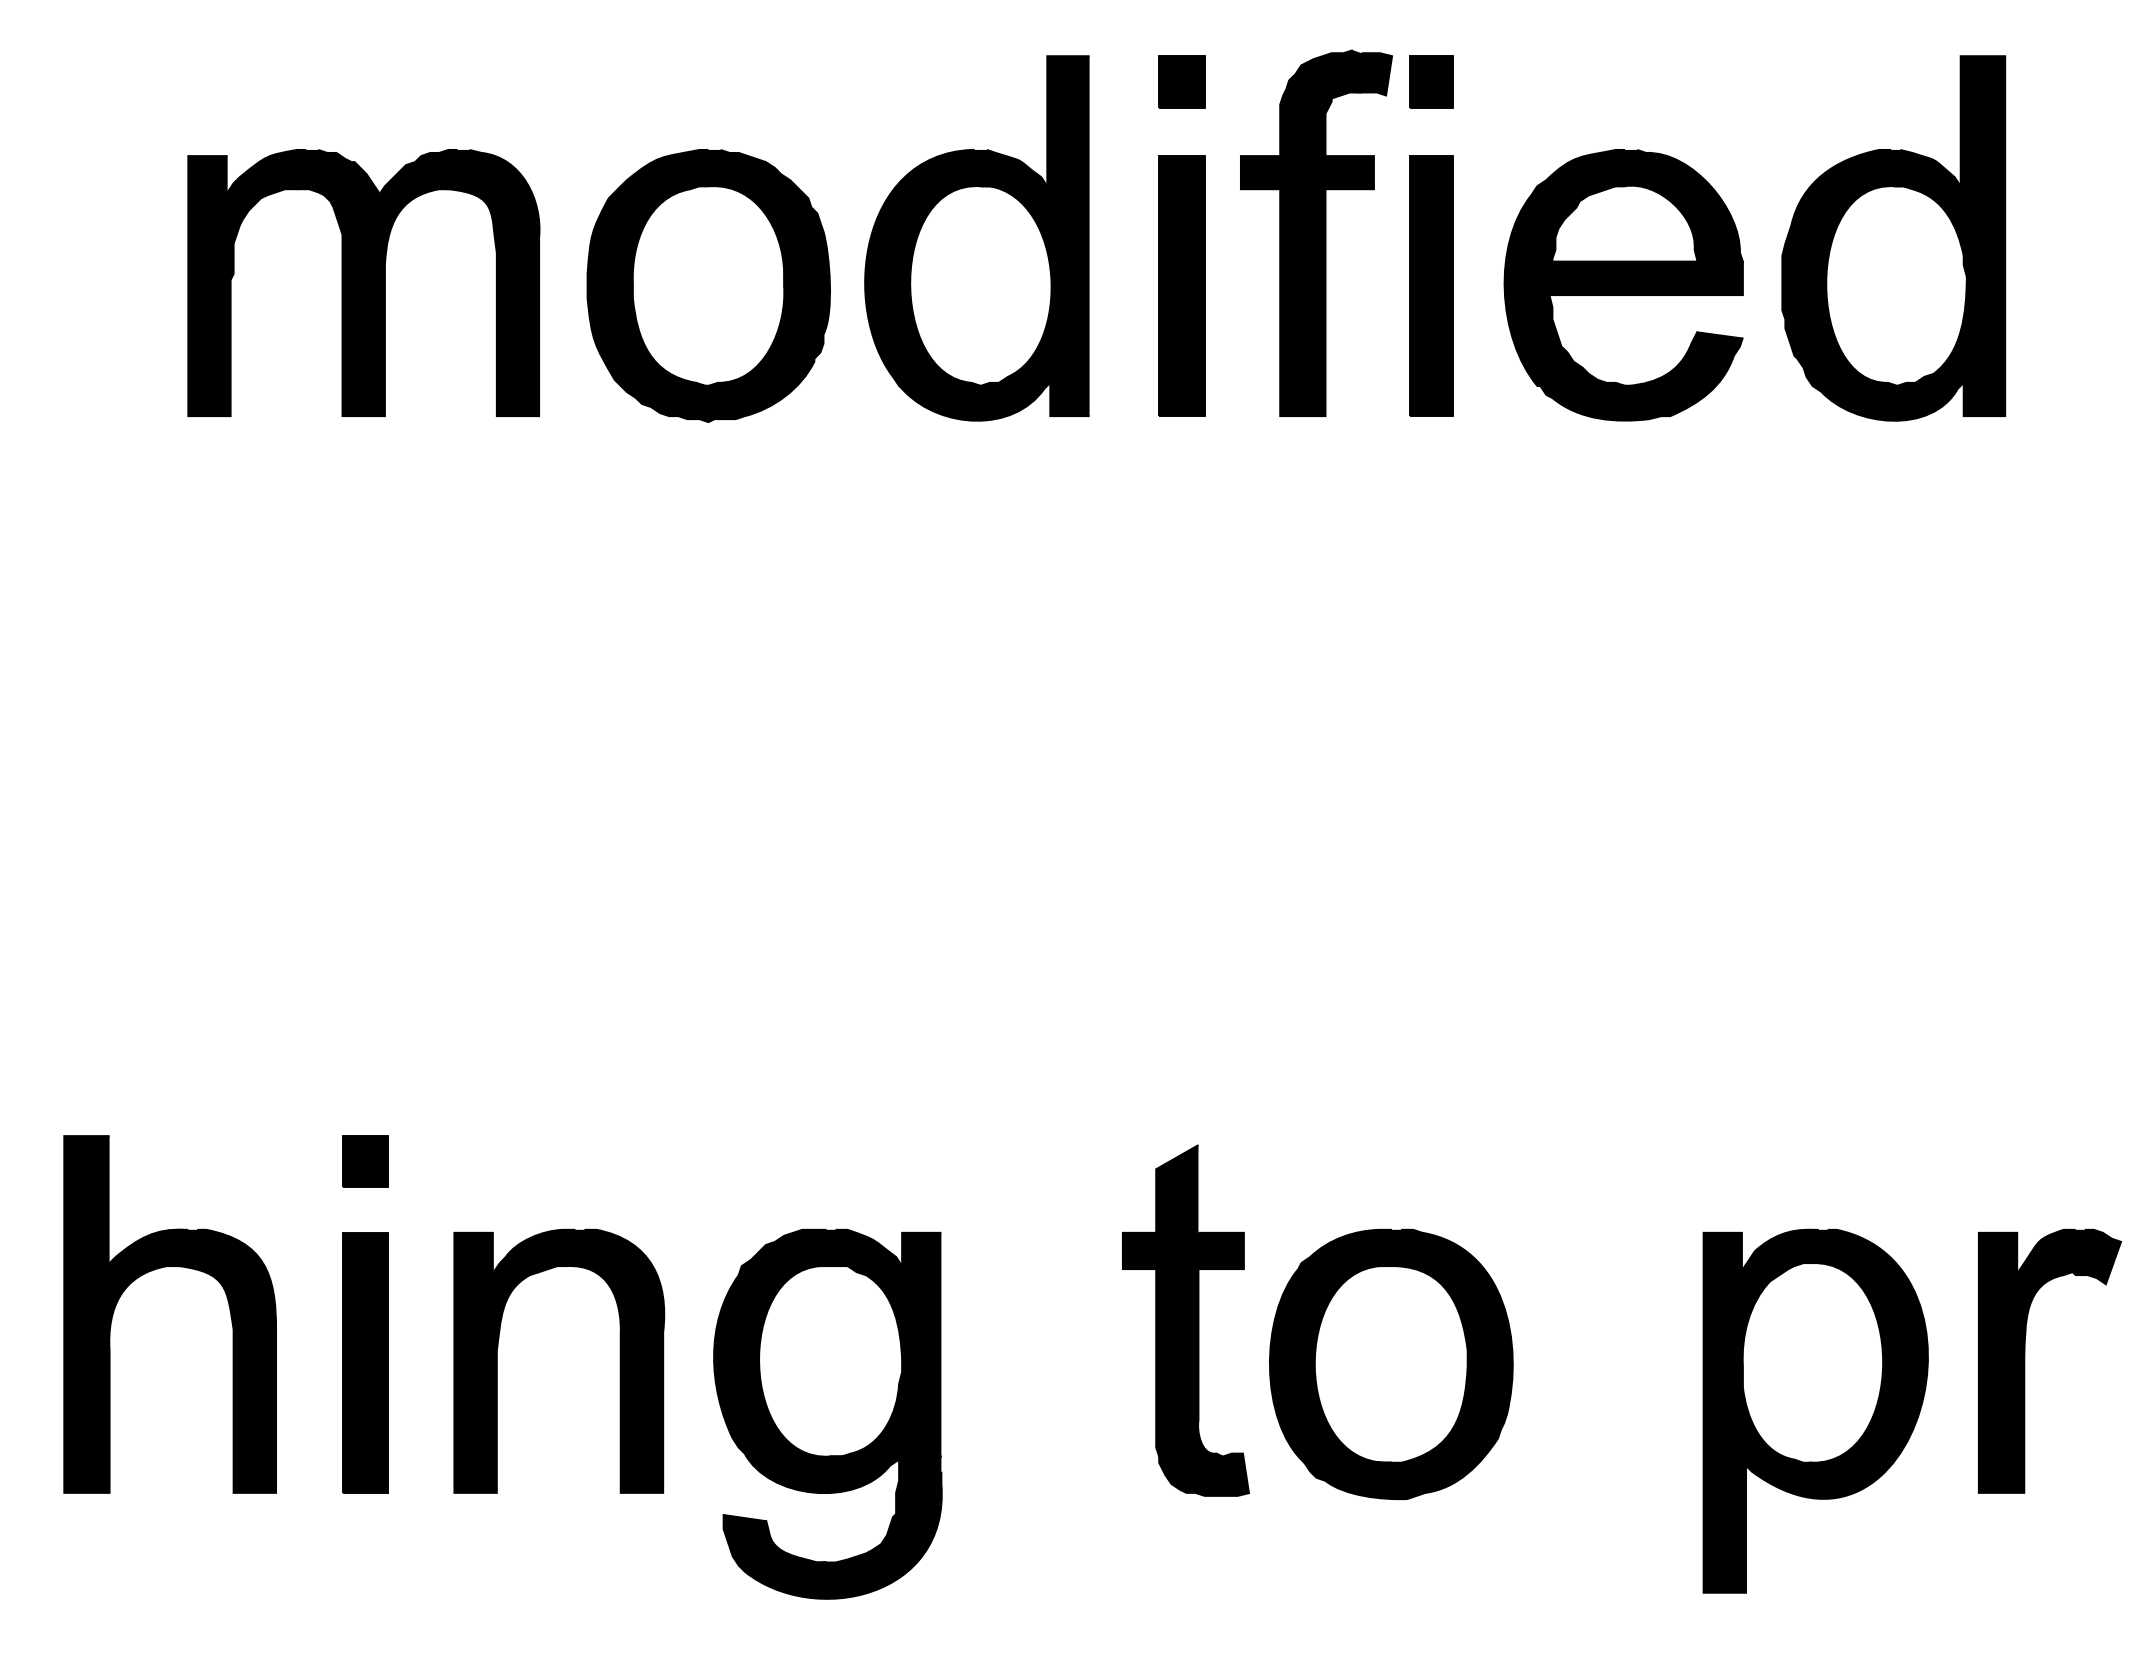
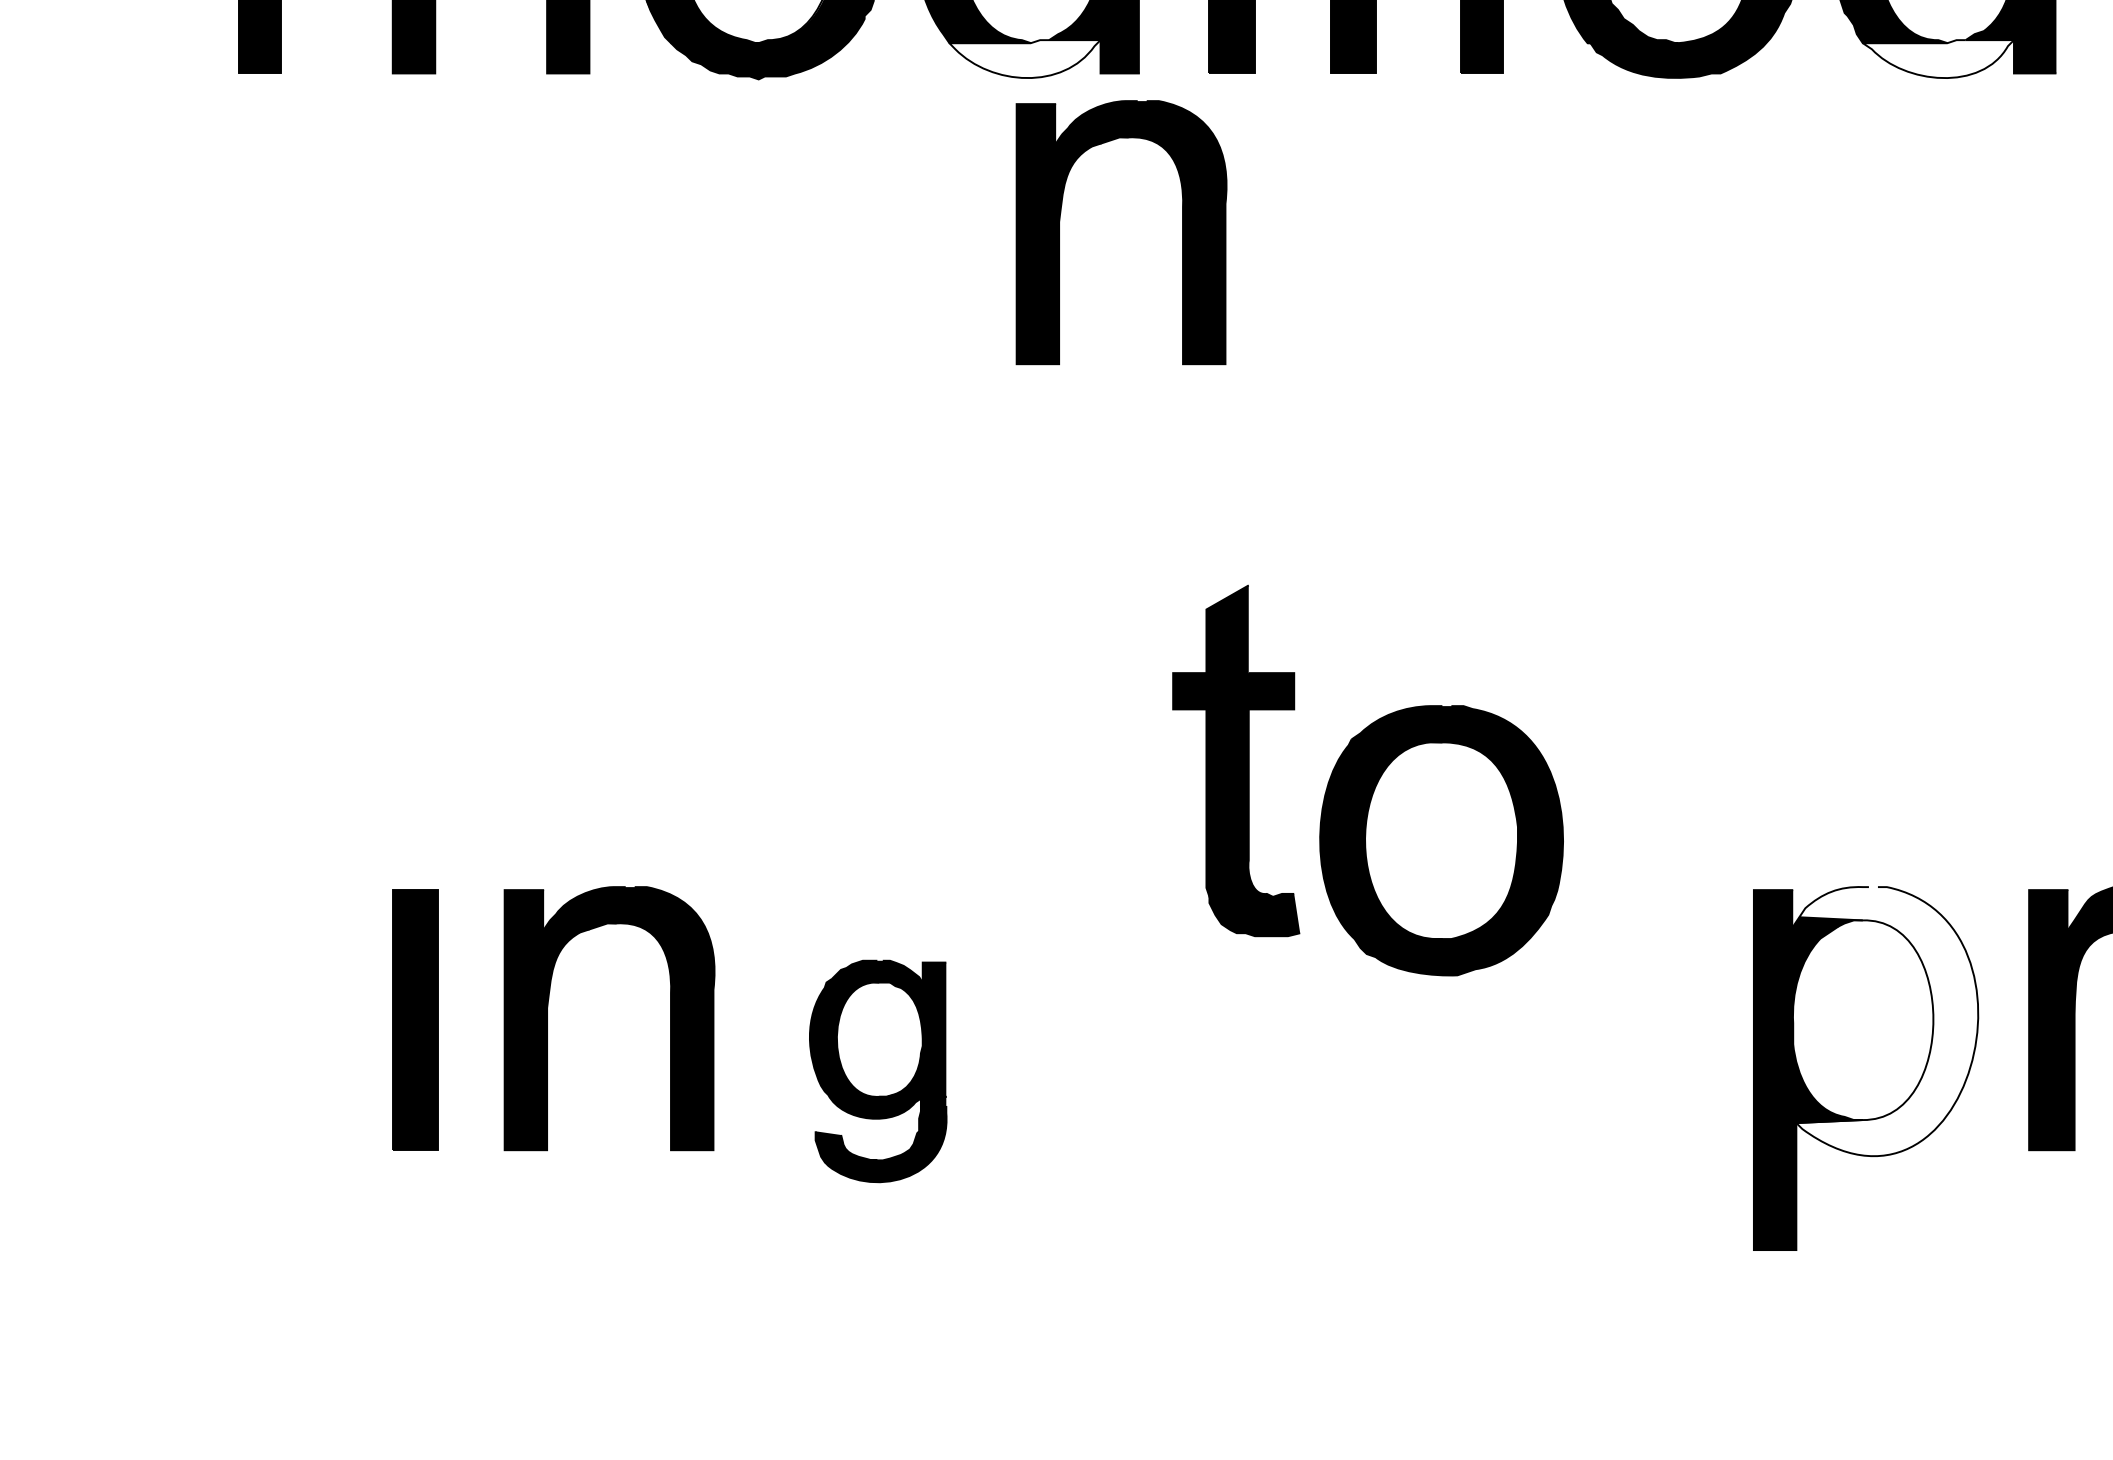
fill: (974, 401) -> (1024, 58), removed
fill: (1887, 401) -> (1937, 58), removed
part: (1131, 574) -> (1181, 231), added
part: (365, 1161) -> (415, 818), removed
part: (158, 1269) -> (208, 926), removed
part: (1185, 1320) -> (1235, 760), moved
fill: (1836, 1363) -> (1886, 1020), removed
part: (1391, 1364) -> (1441, 840), moved
part: (827, 1413) -> (877, 1070), size x0.6

